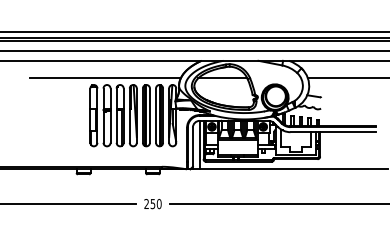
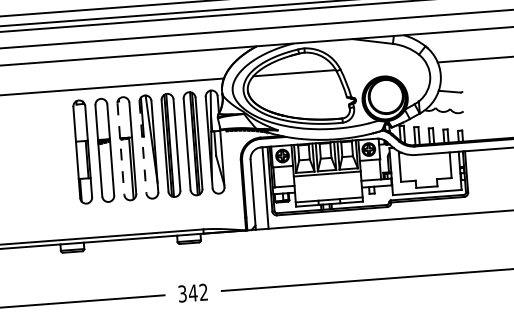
line: (116, 116) -> (120, 150), solid -> dashed
line: (129, 116) -> (142, 148), solid -> dashed
text: (152, 204) -> (192, 293), 250 -> 342

